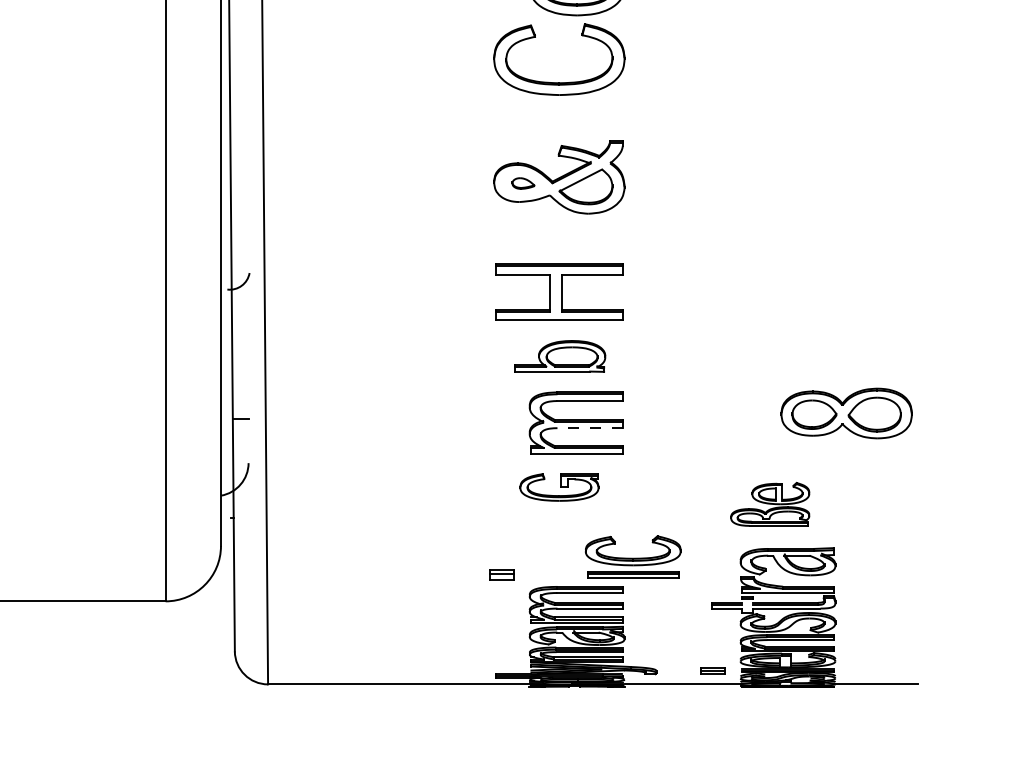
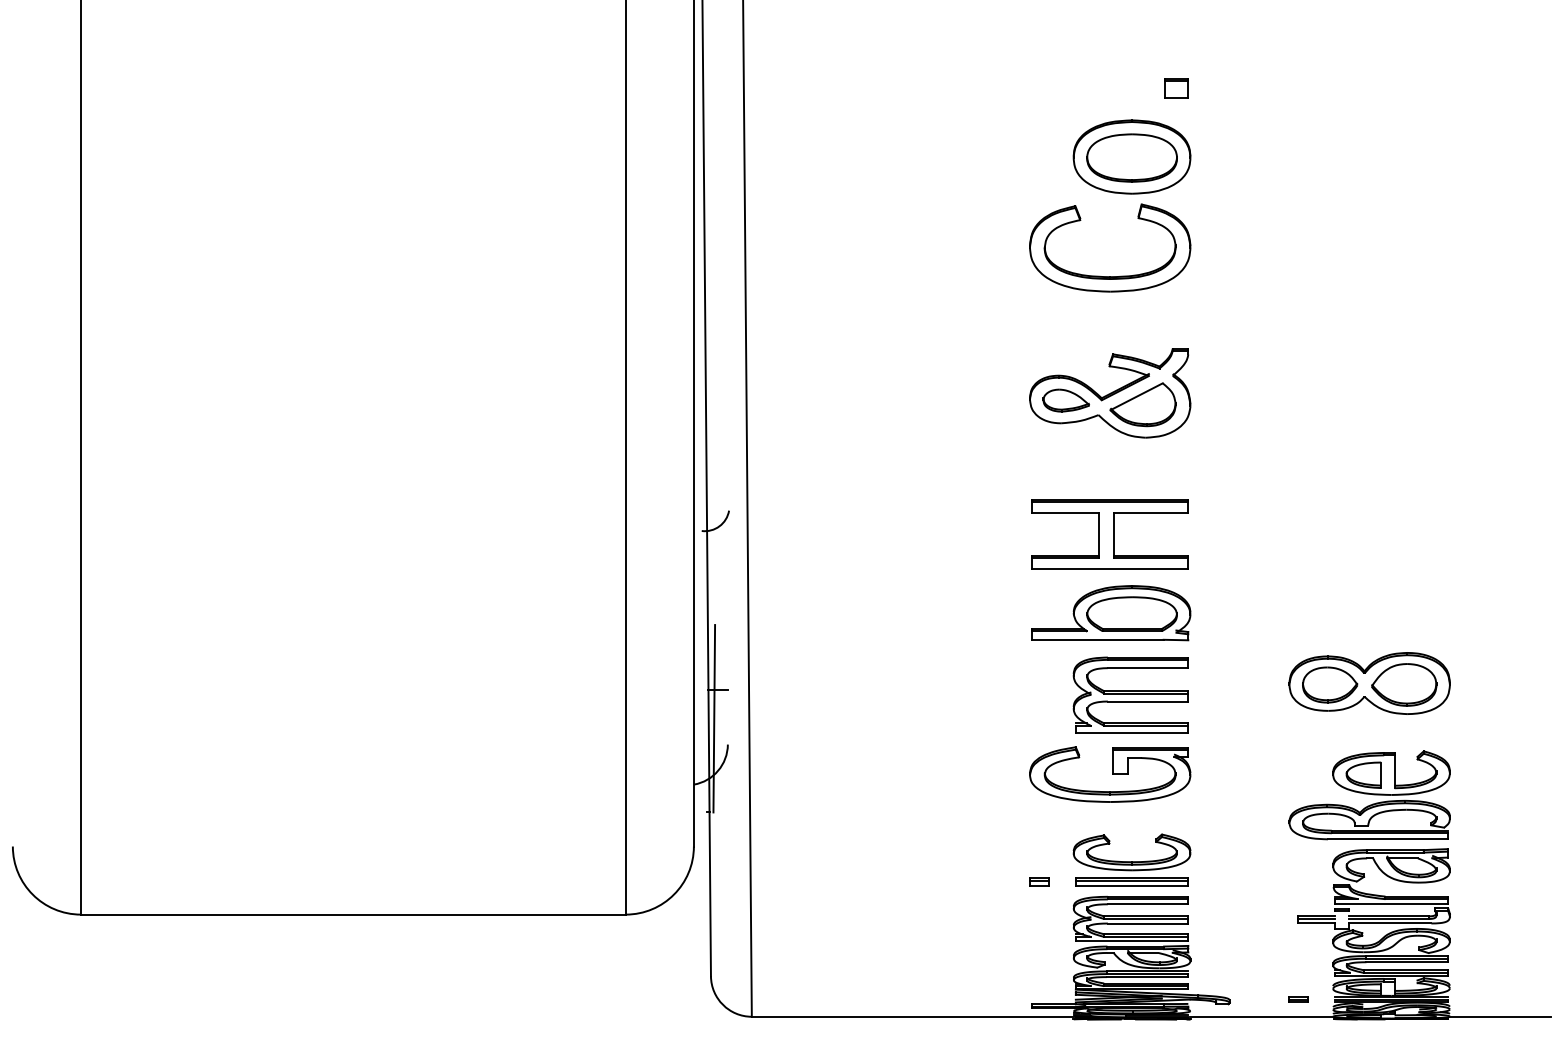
part: (523, 183) -> (1065, 400), size x1.67
part: (560, 356) -> (1111, 613), size x1.43
part: (846, 413) -> (1369, 683), moved
line: (589, 428) -> (1147, 701), dashed -> solid
line: (237, 441) -> (714, 718), added
part: (559, 487) -> (1110, 774), size x1.67
part: (770, 504) -> (1369, 795), size x1.67
part: (632, 556) -> (1131, 859), moved
part: (501, 574) -> (1039, 881), size x0.62
part: (712, 670) -> (1298, 999), size x0.62

